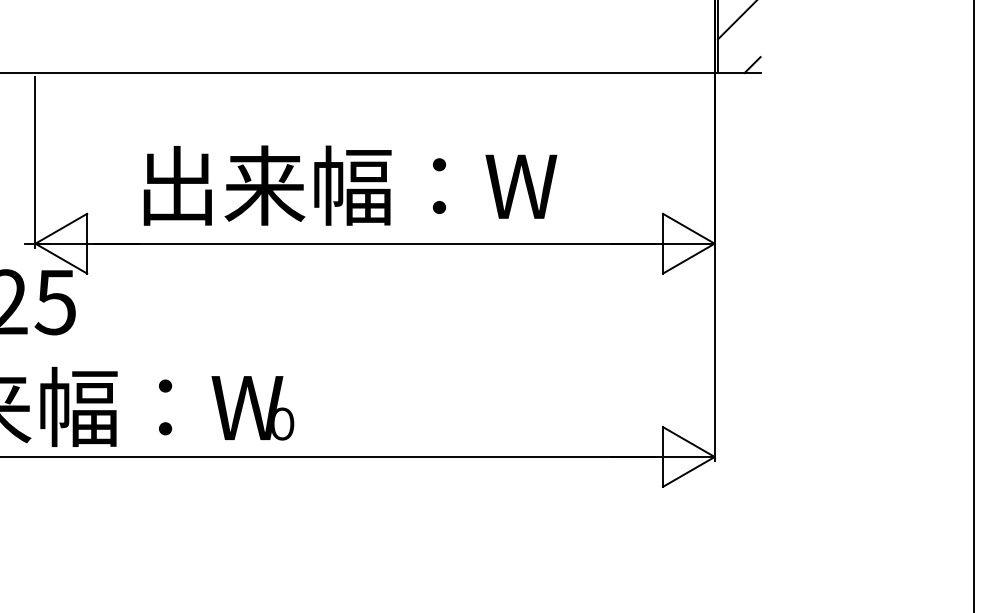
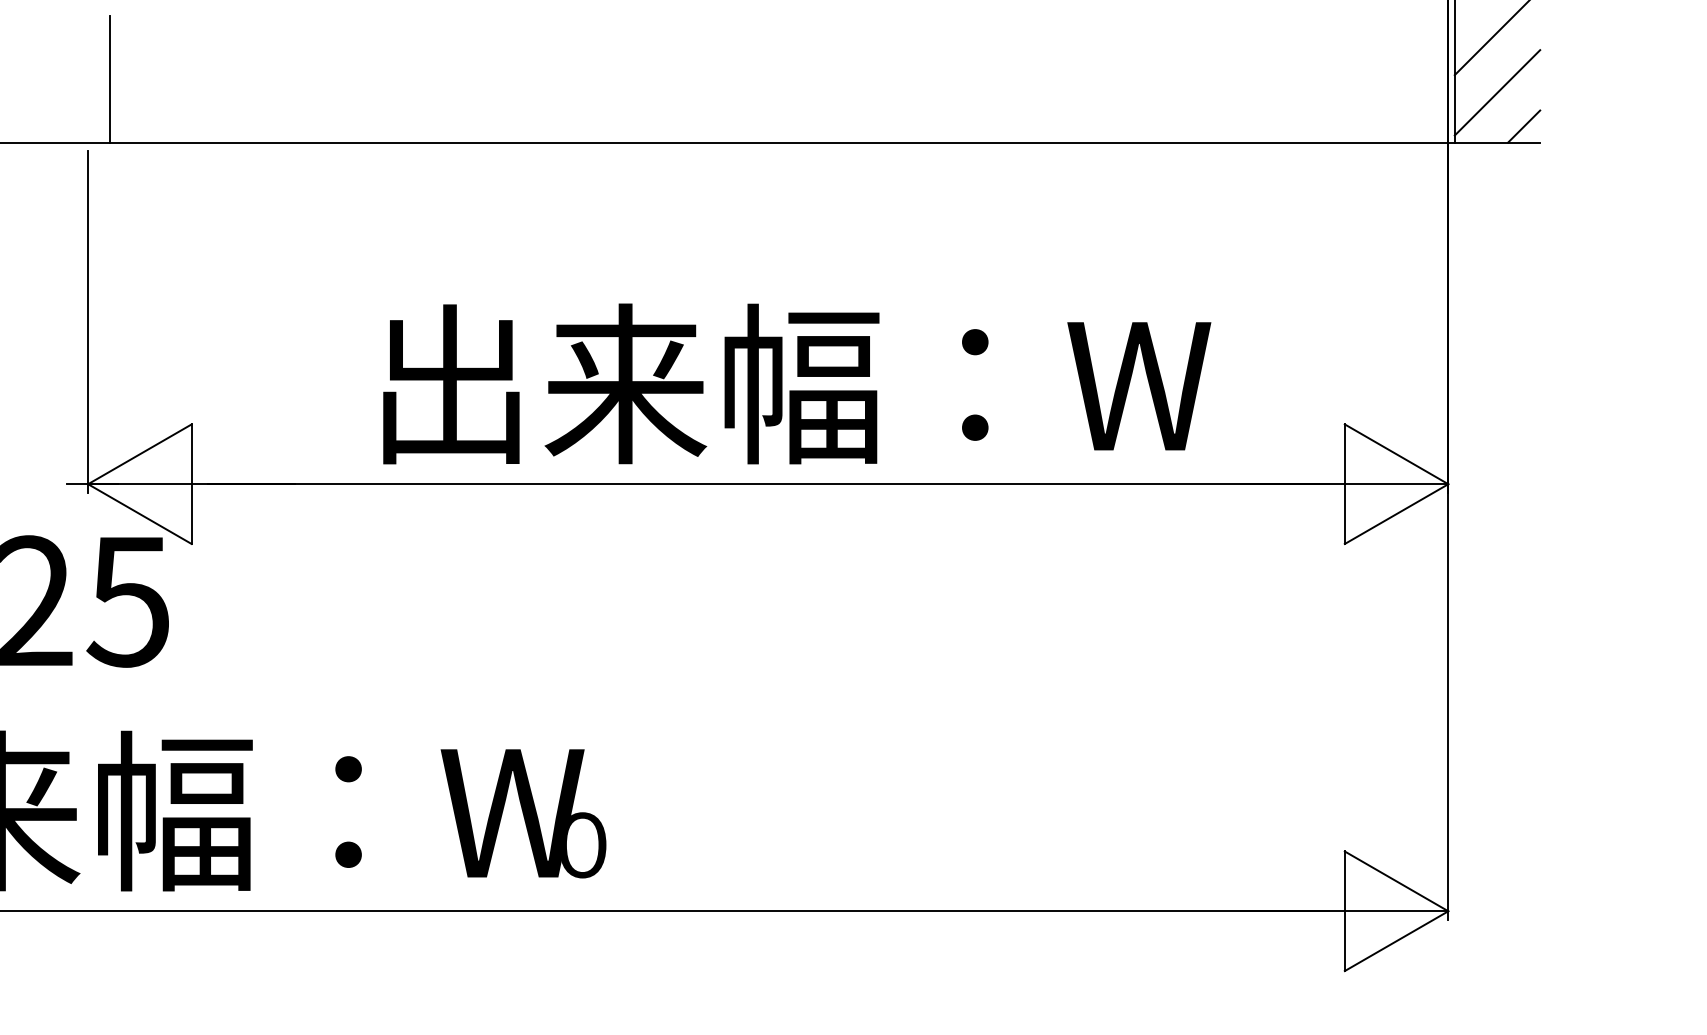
line: (46, 41) -> (110, 79), added
line: (738, 47) -> (1495, 91), added
text: (350, 185) -> (797, 383), moved

